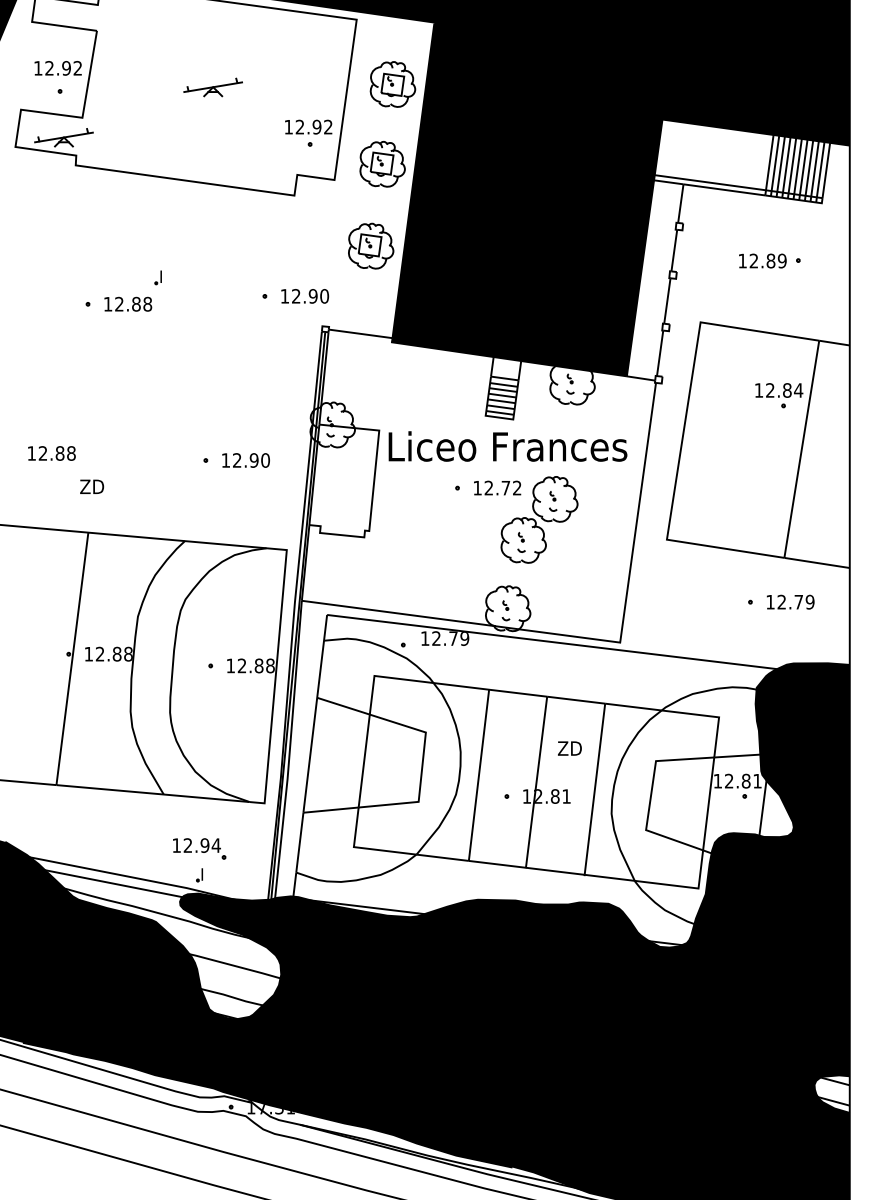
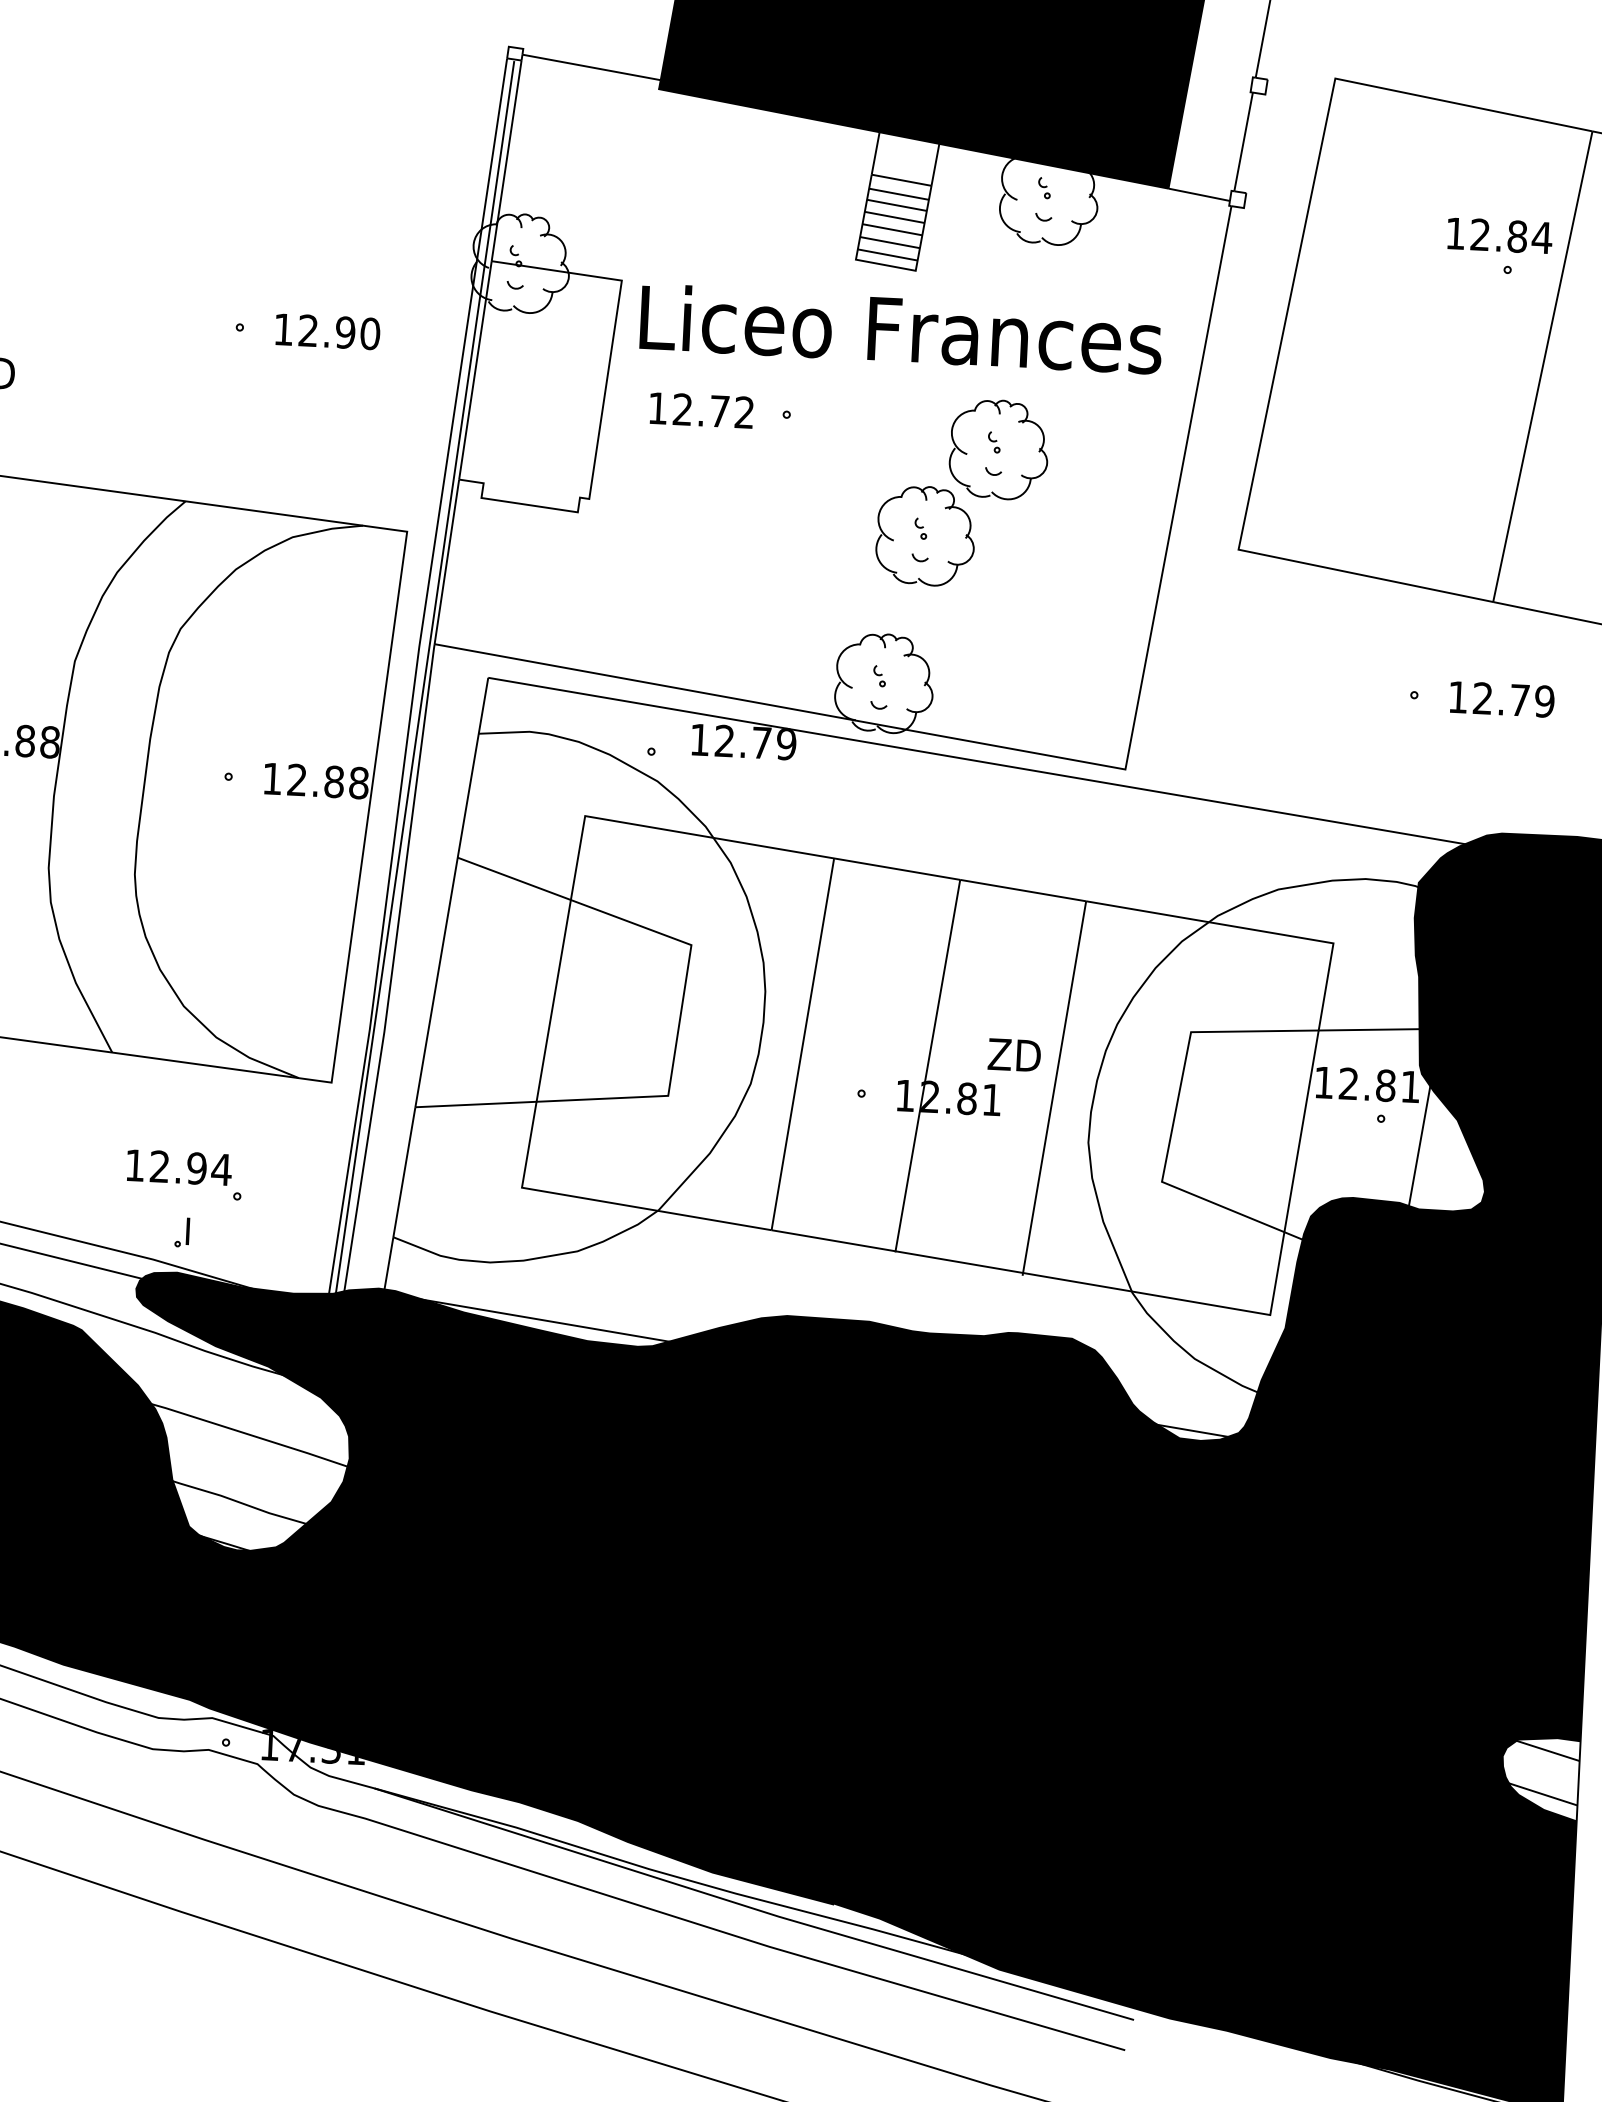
text: (497, 487) -> (701, 409), moved
text: (569, 748) -> (1013, 1055), moved

